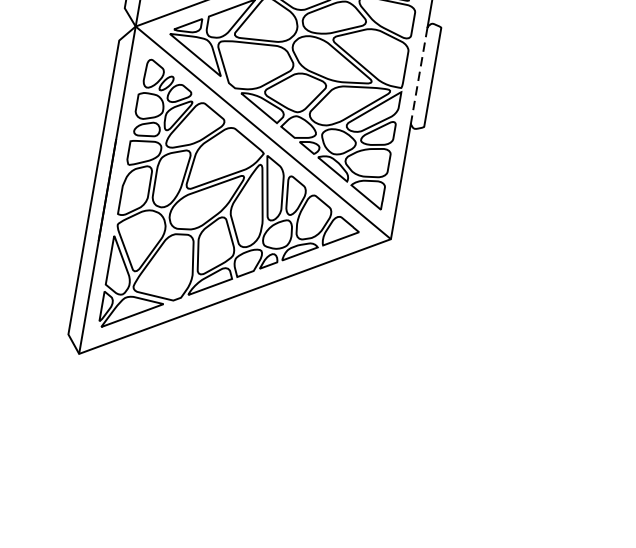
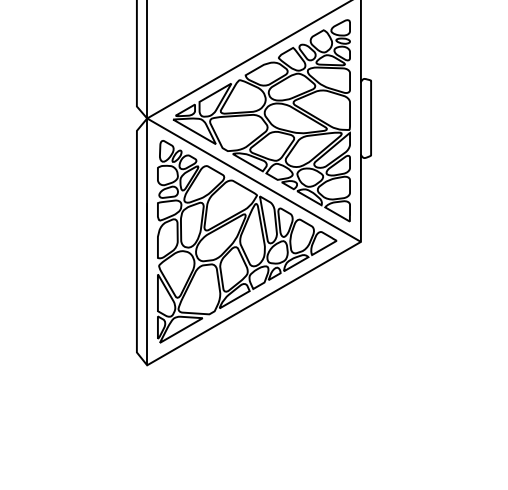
line: (418, 75) -> (360, 118), dashed -> solid

